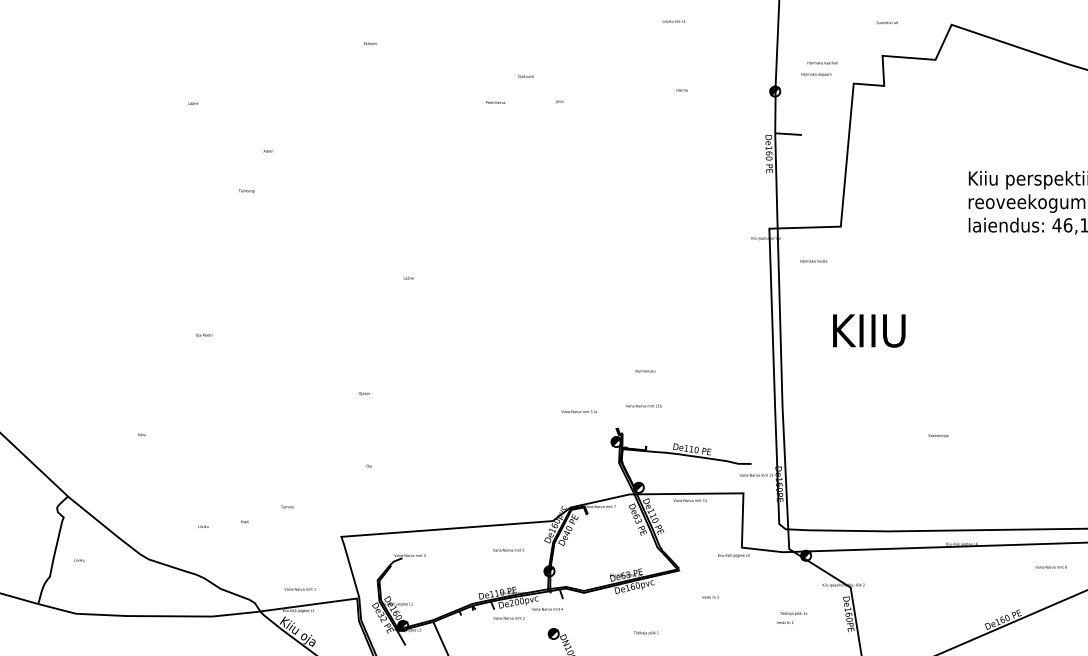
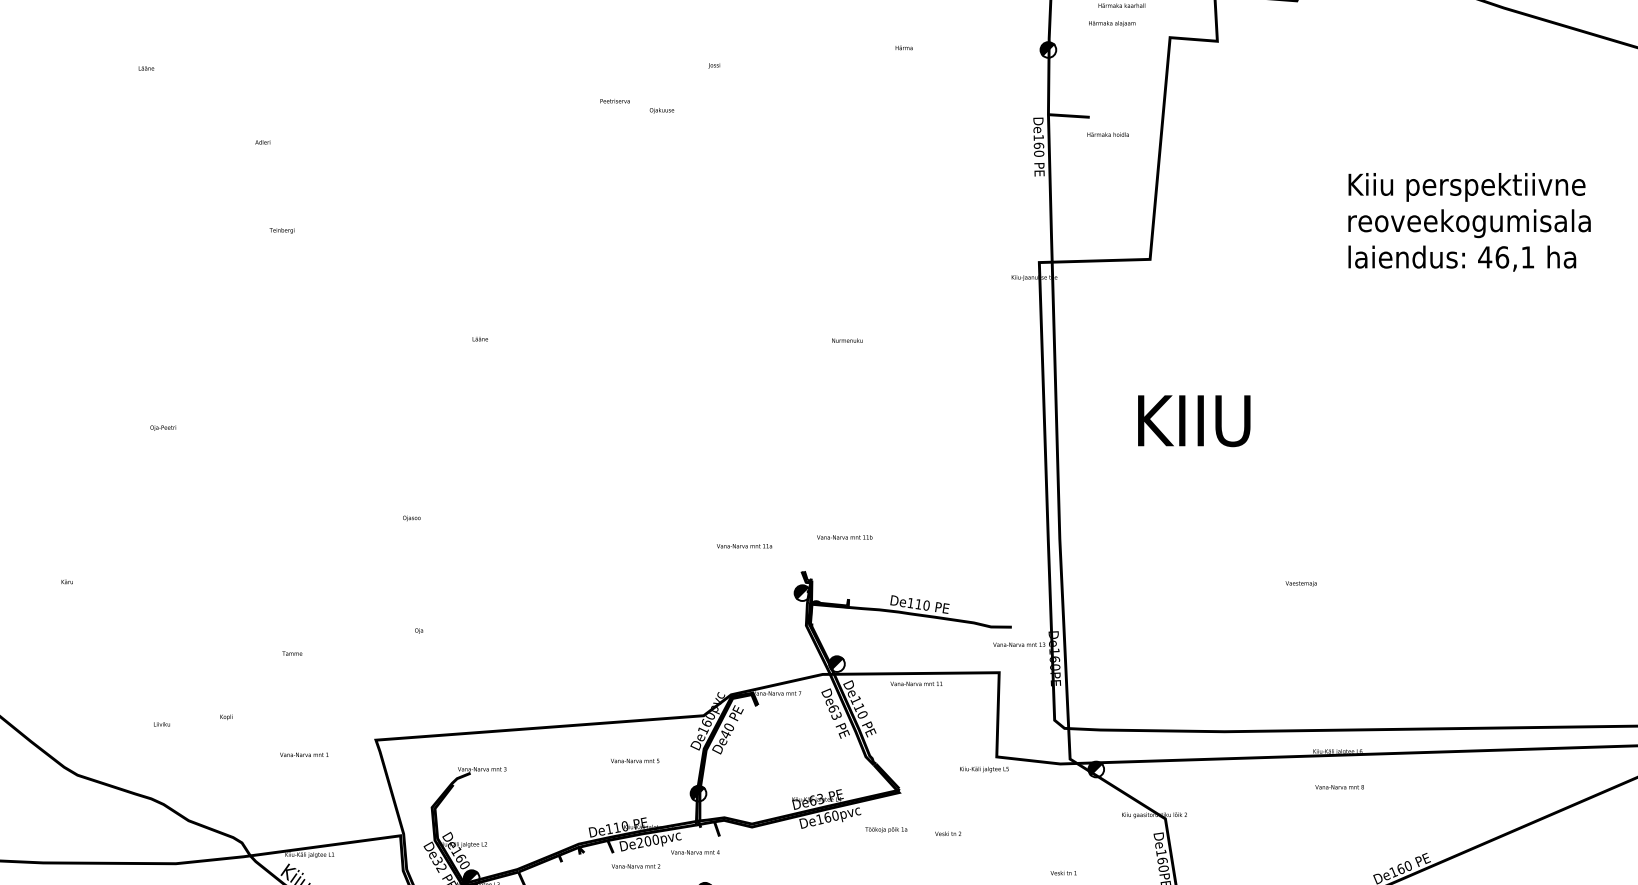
text: (525, 76) -> (661, 110), moved
text: (495, 102) -> (614, 101), moved
text: (246, 190) -> (281, 229), moved
text: (813, 260) -> (1107, 133), moved
text: (645, 371) -> (847, 341), moved
text: (287, 506) -> (292, 652), moved
text: (1050, 567) -> (1338, 787), moved
text: (299, 589) -> (303, 755), moved
text: (793, 613) -> (886, 829), moved

